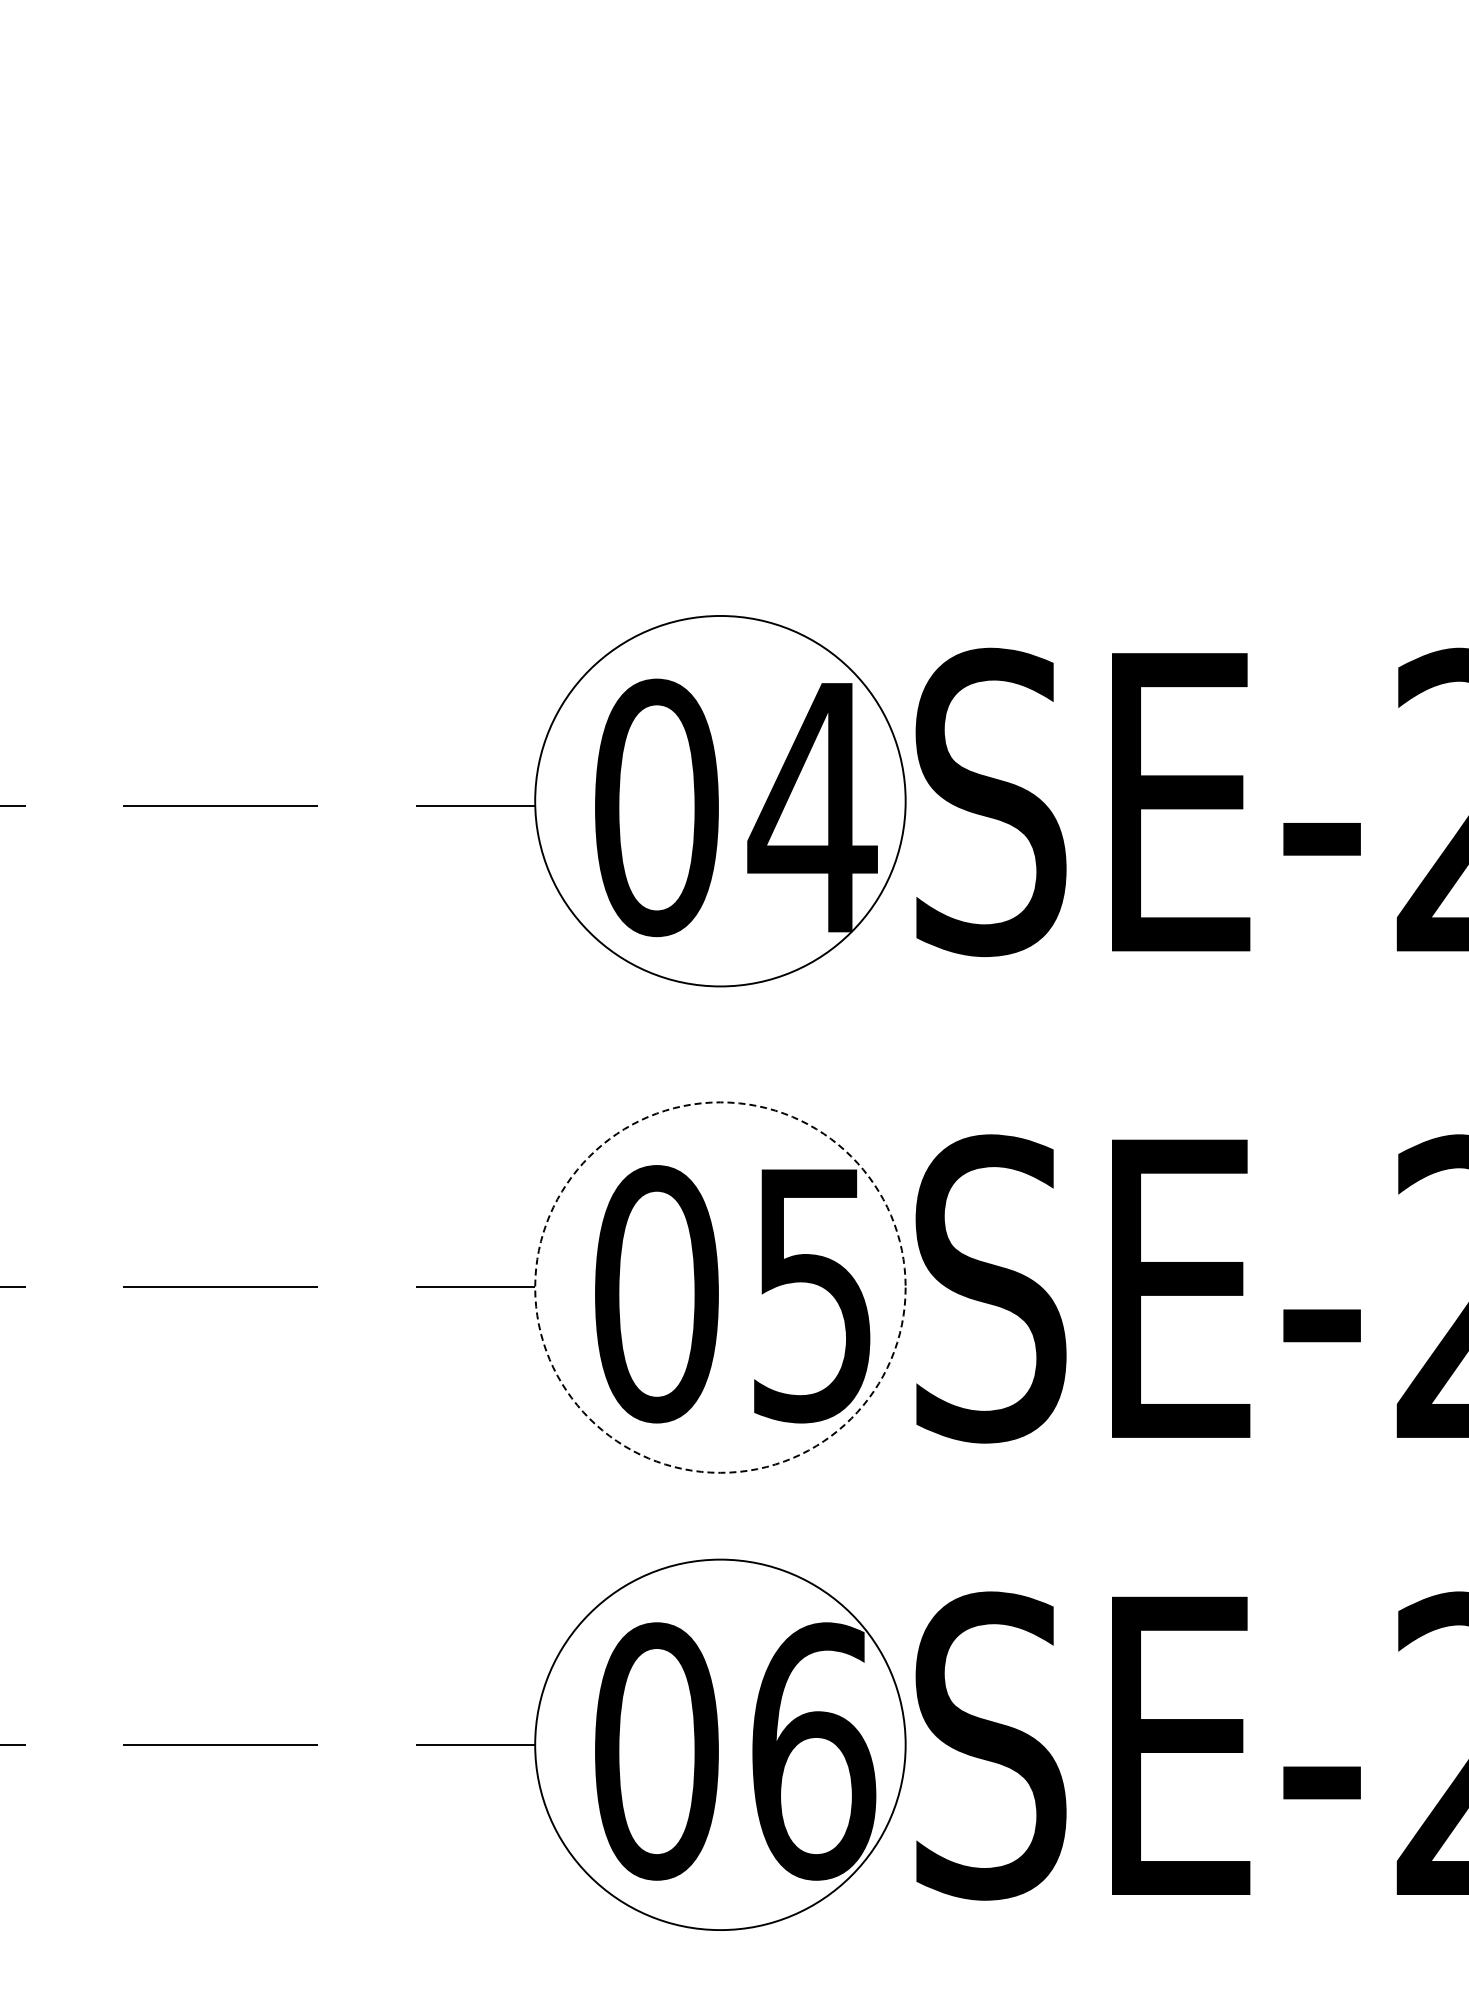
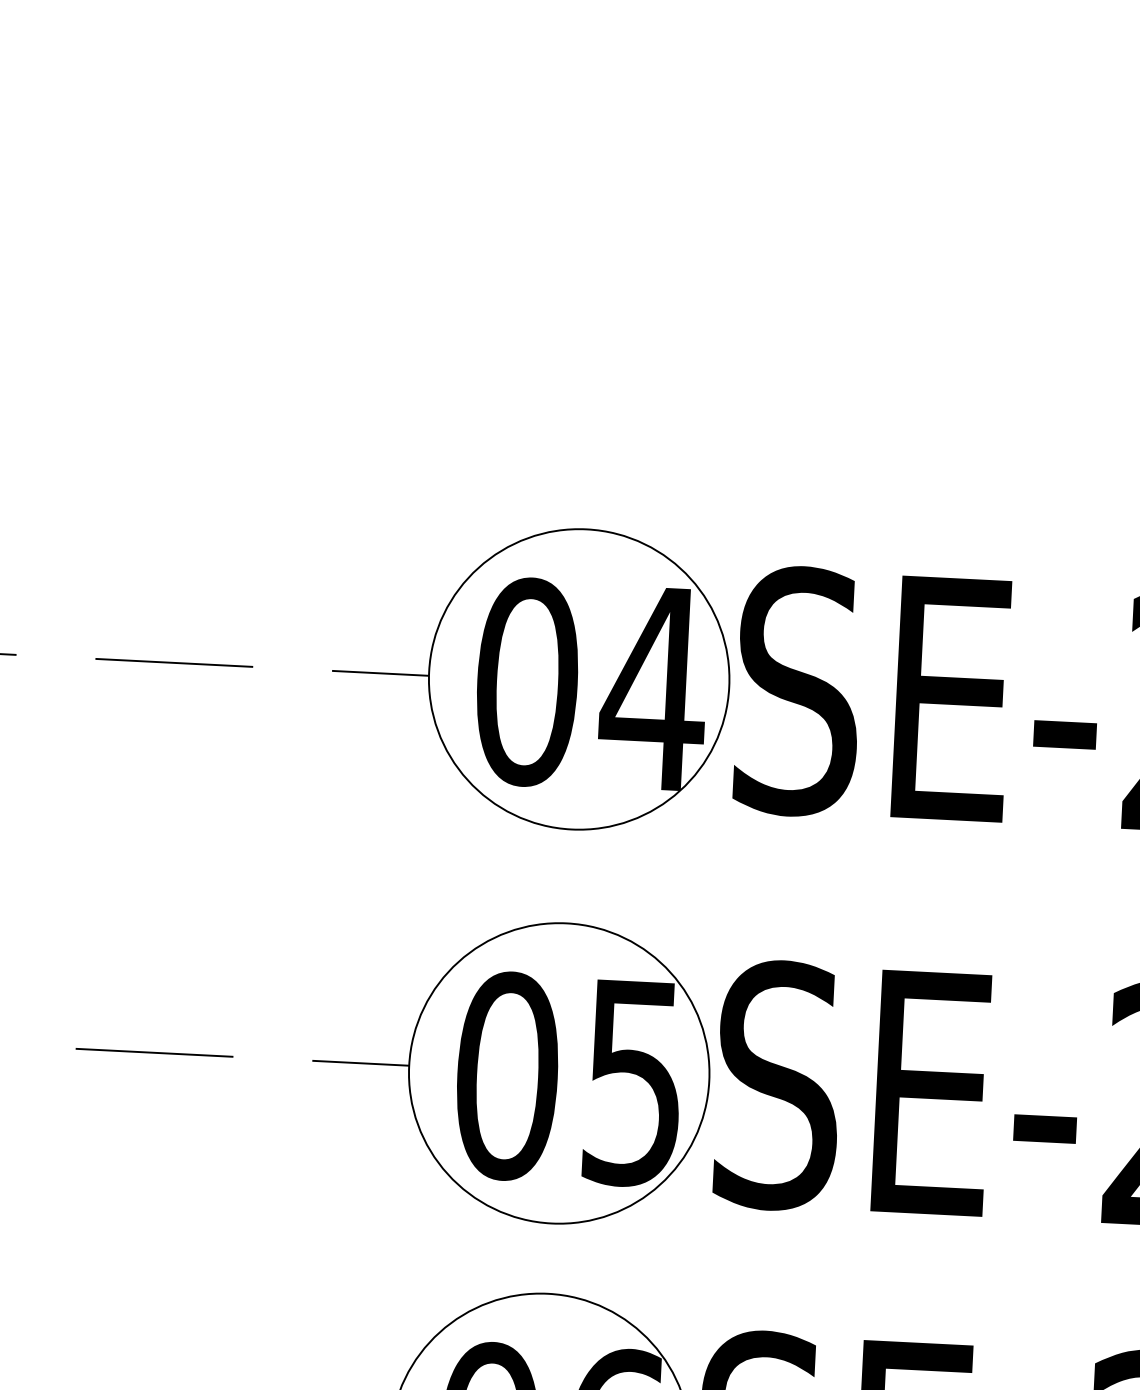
circle: (720, 1287) -> (559, 1073), dashed -> solid

